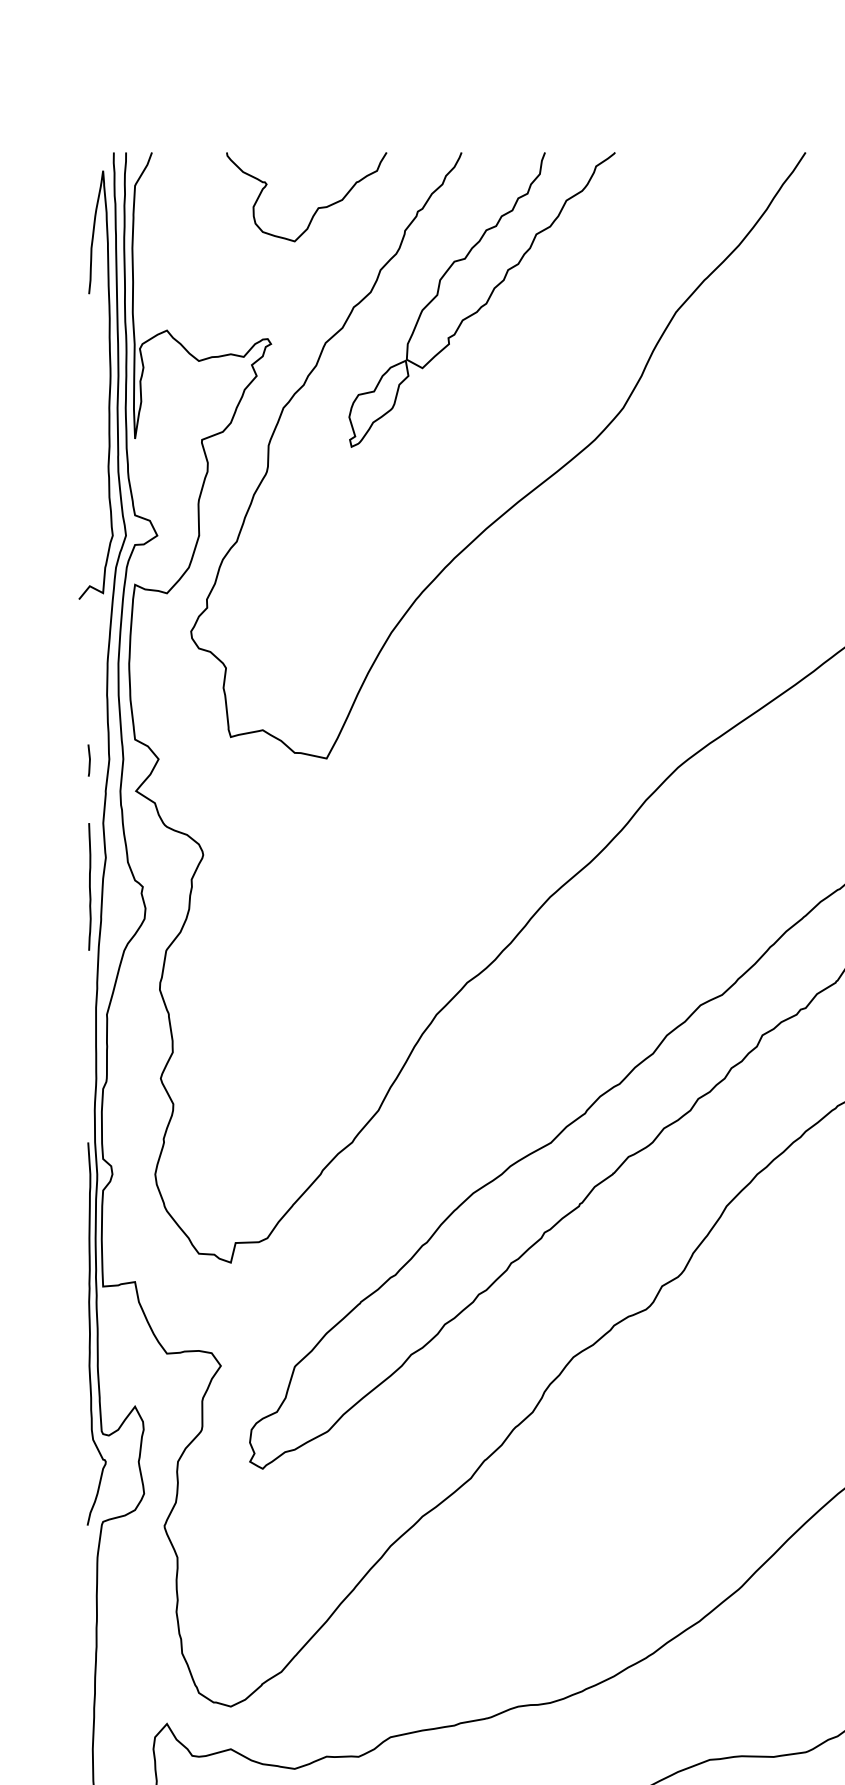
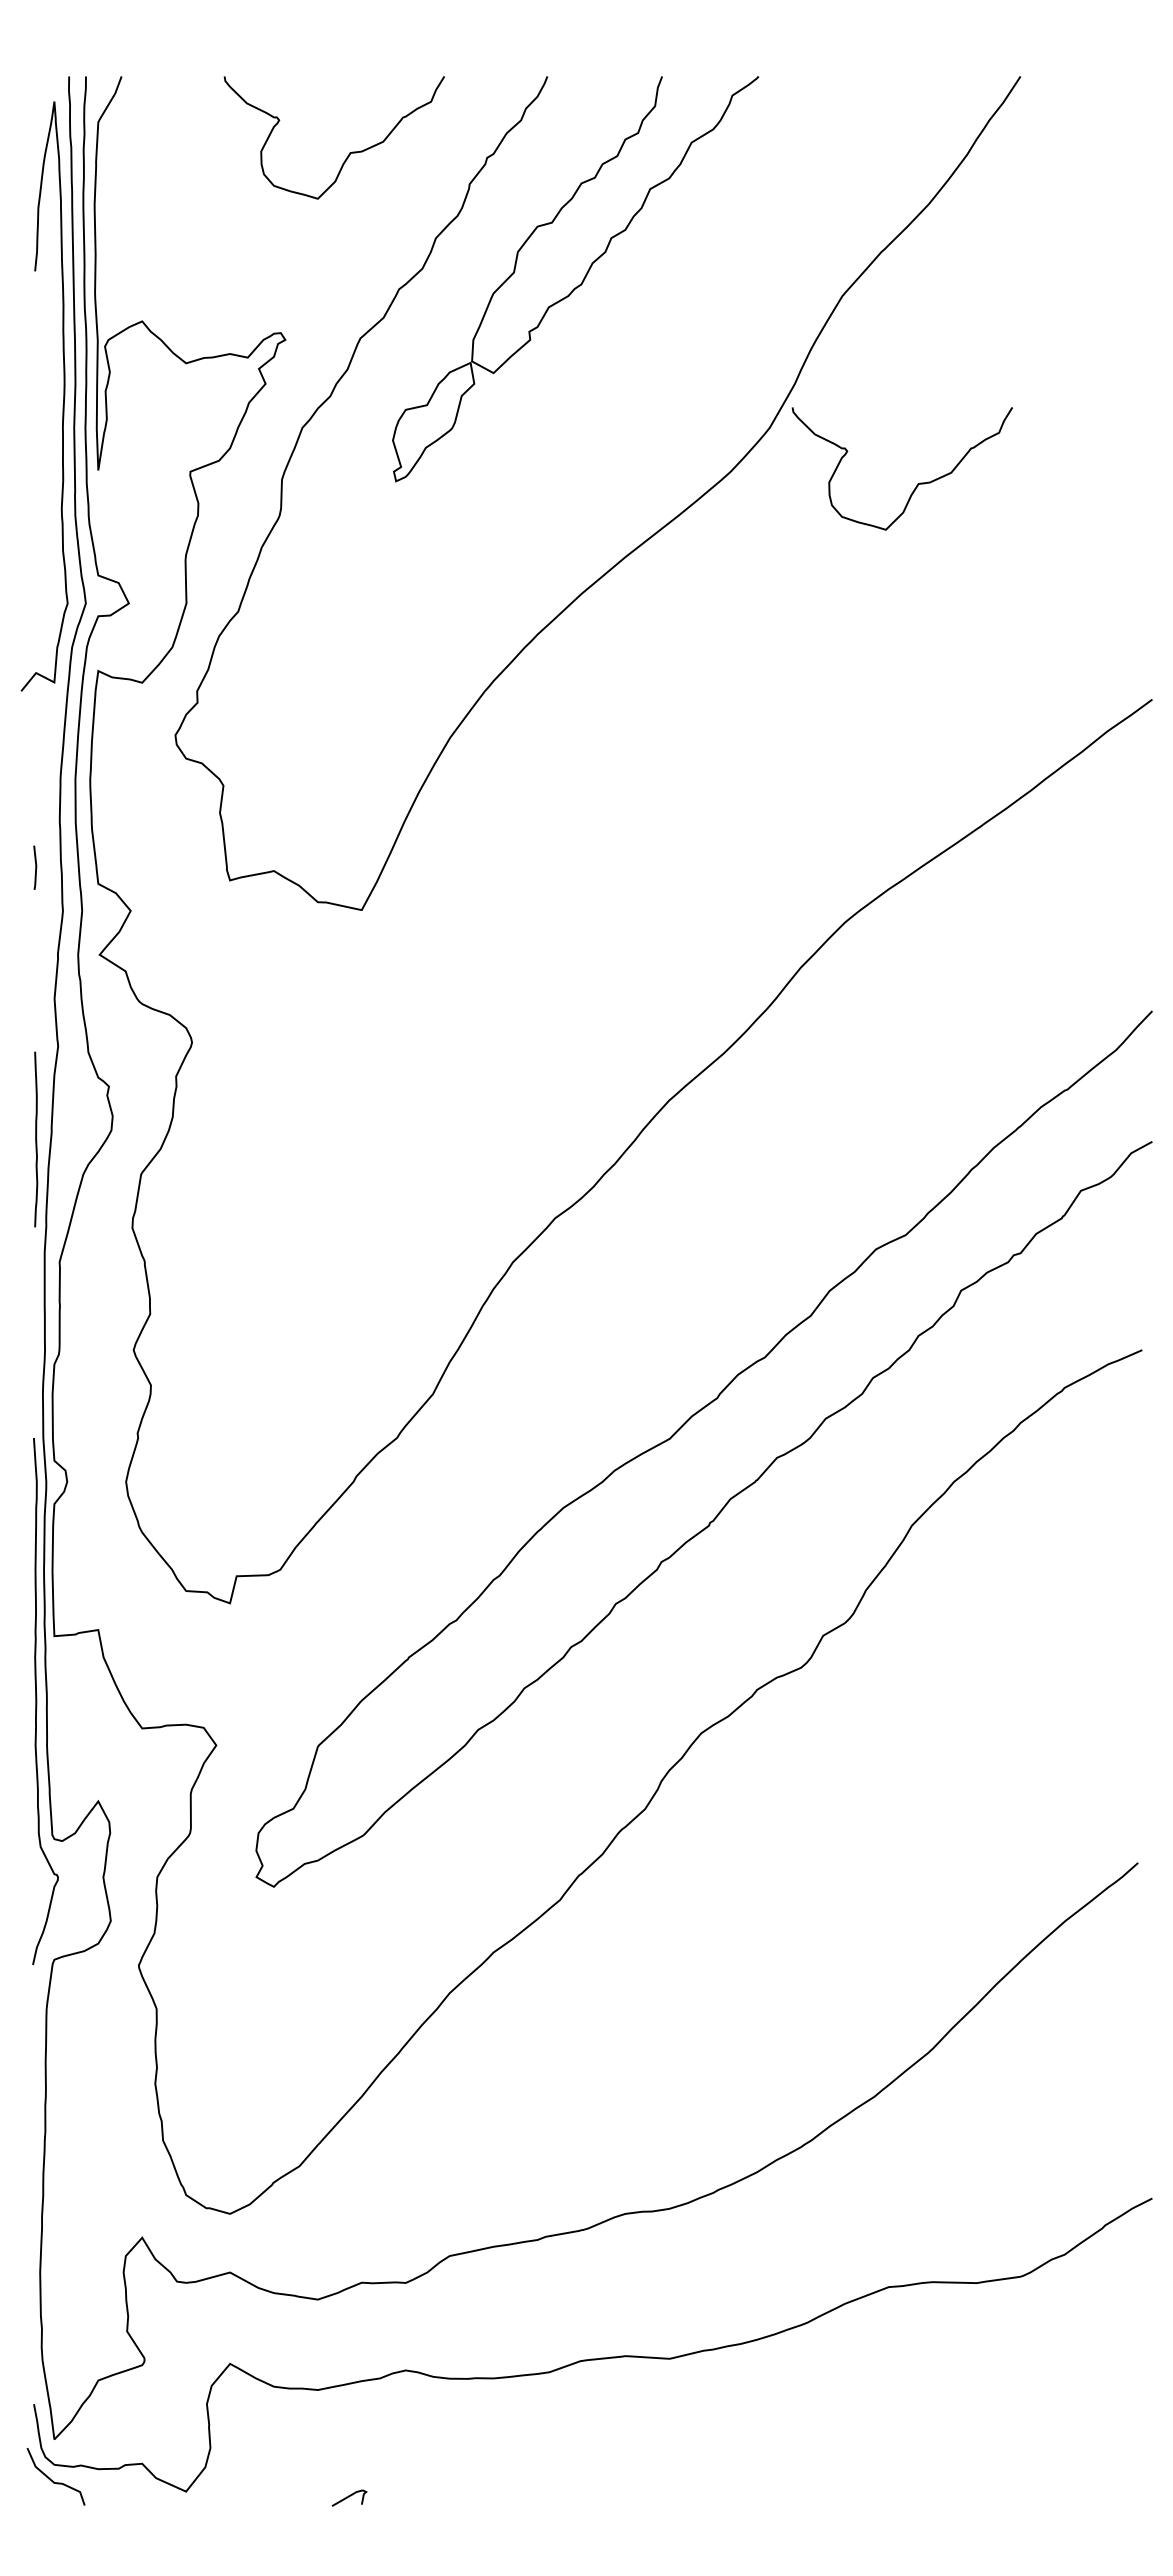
curve: (730, 448) -> (917, 483), added
line: (89, 760) -> (35, 867), moved
curve: (90, 886) -> (36, 1139), moved

